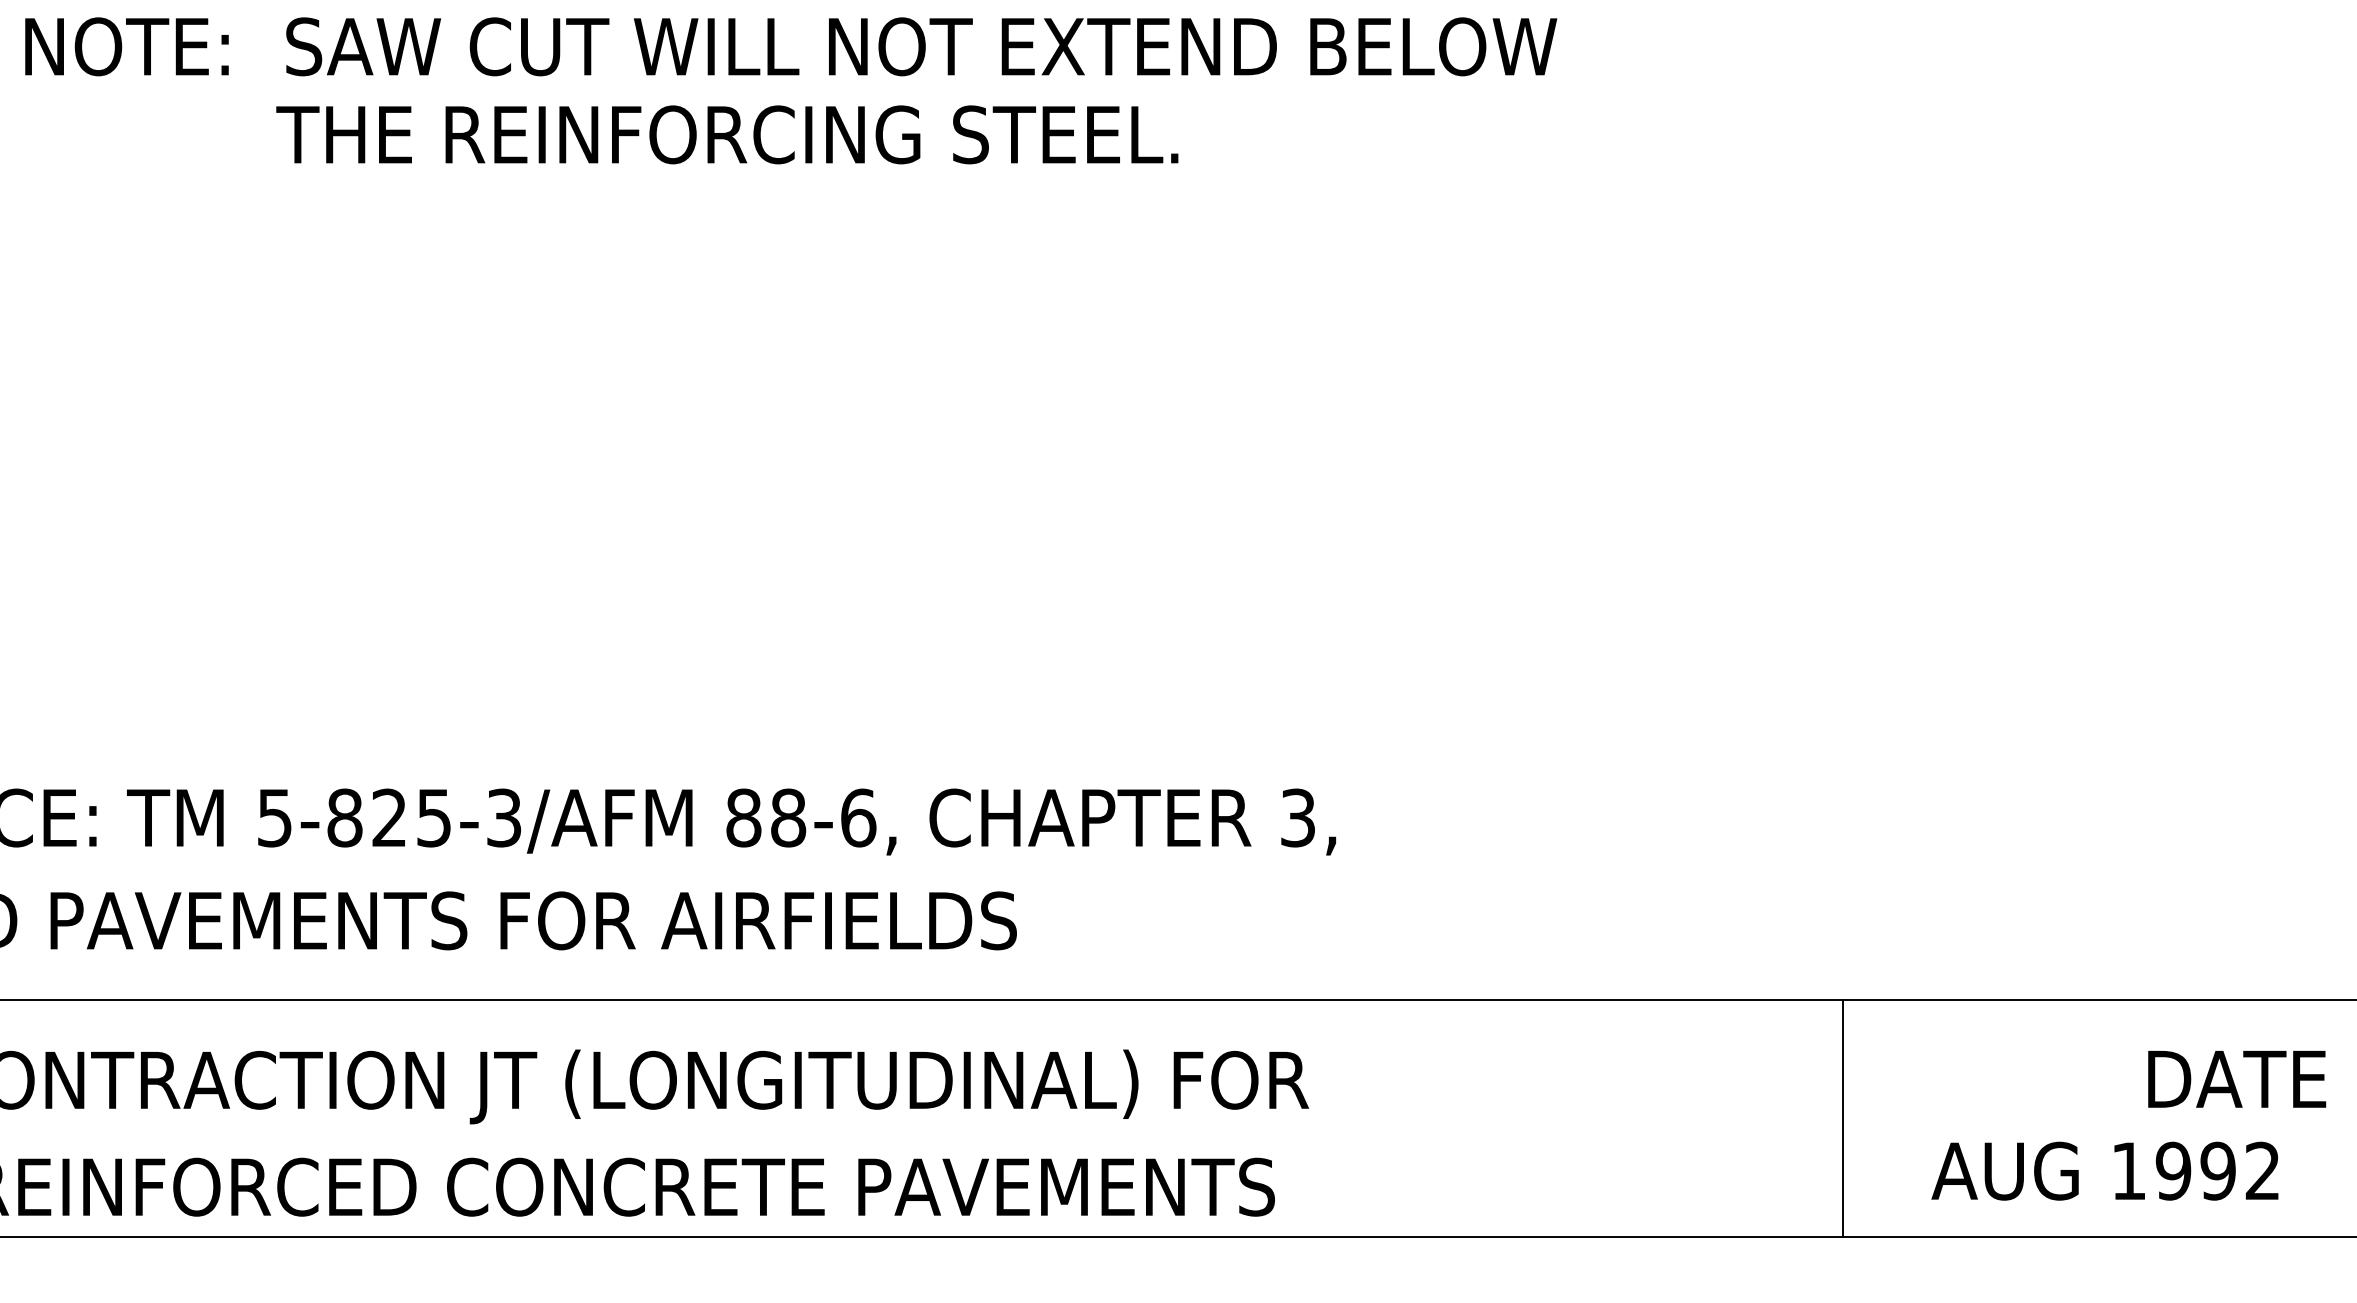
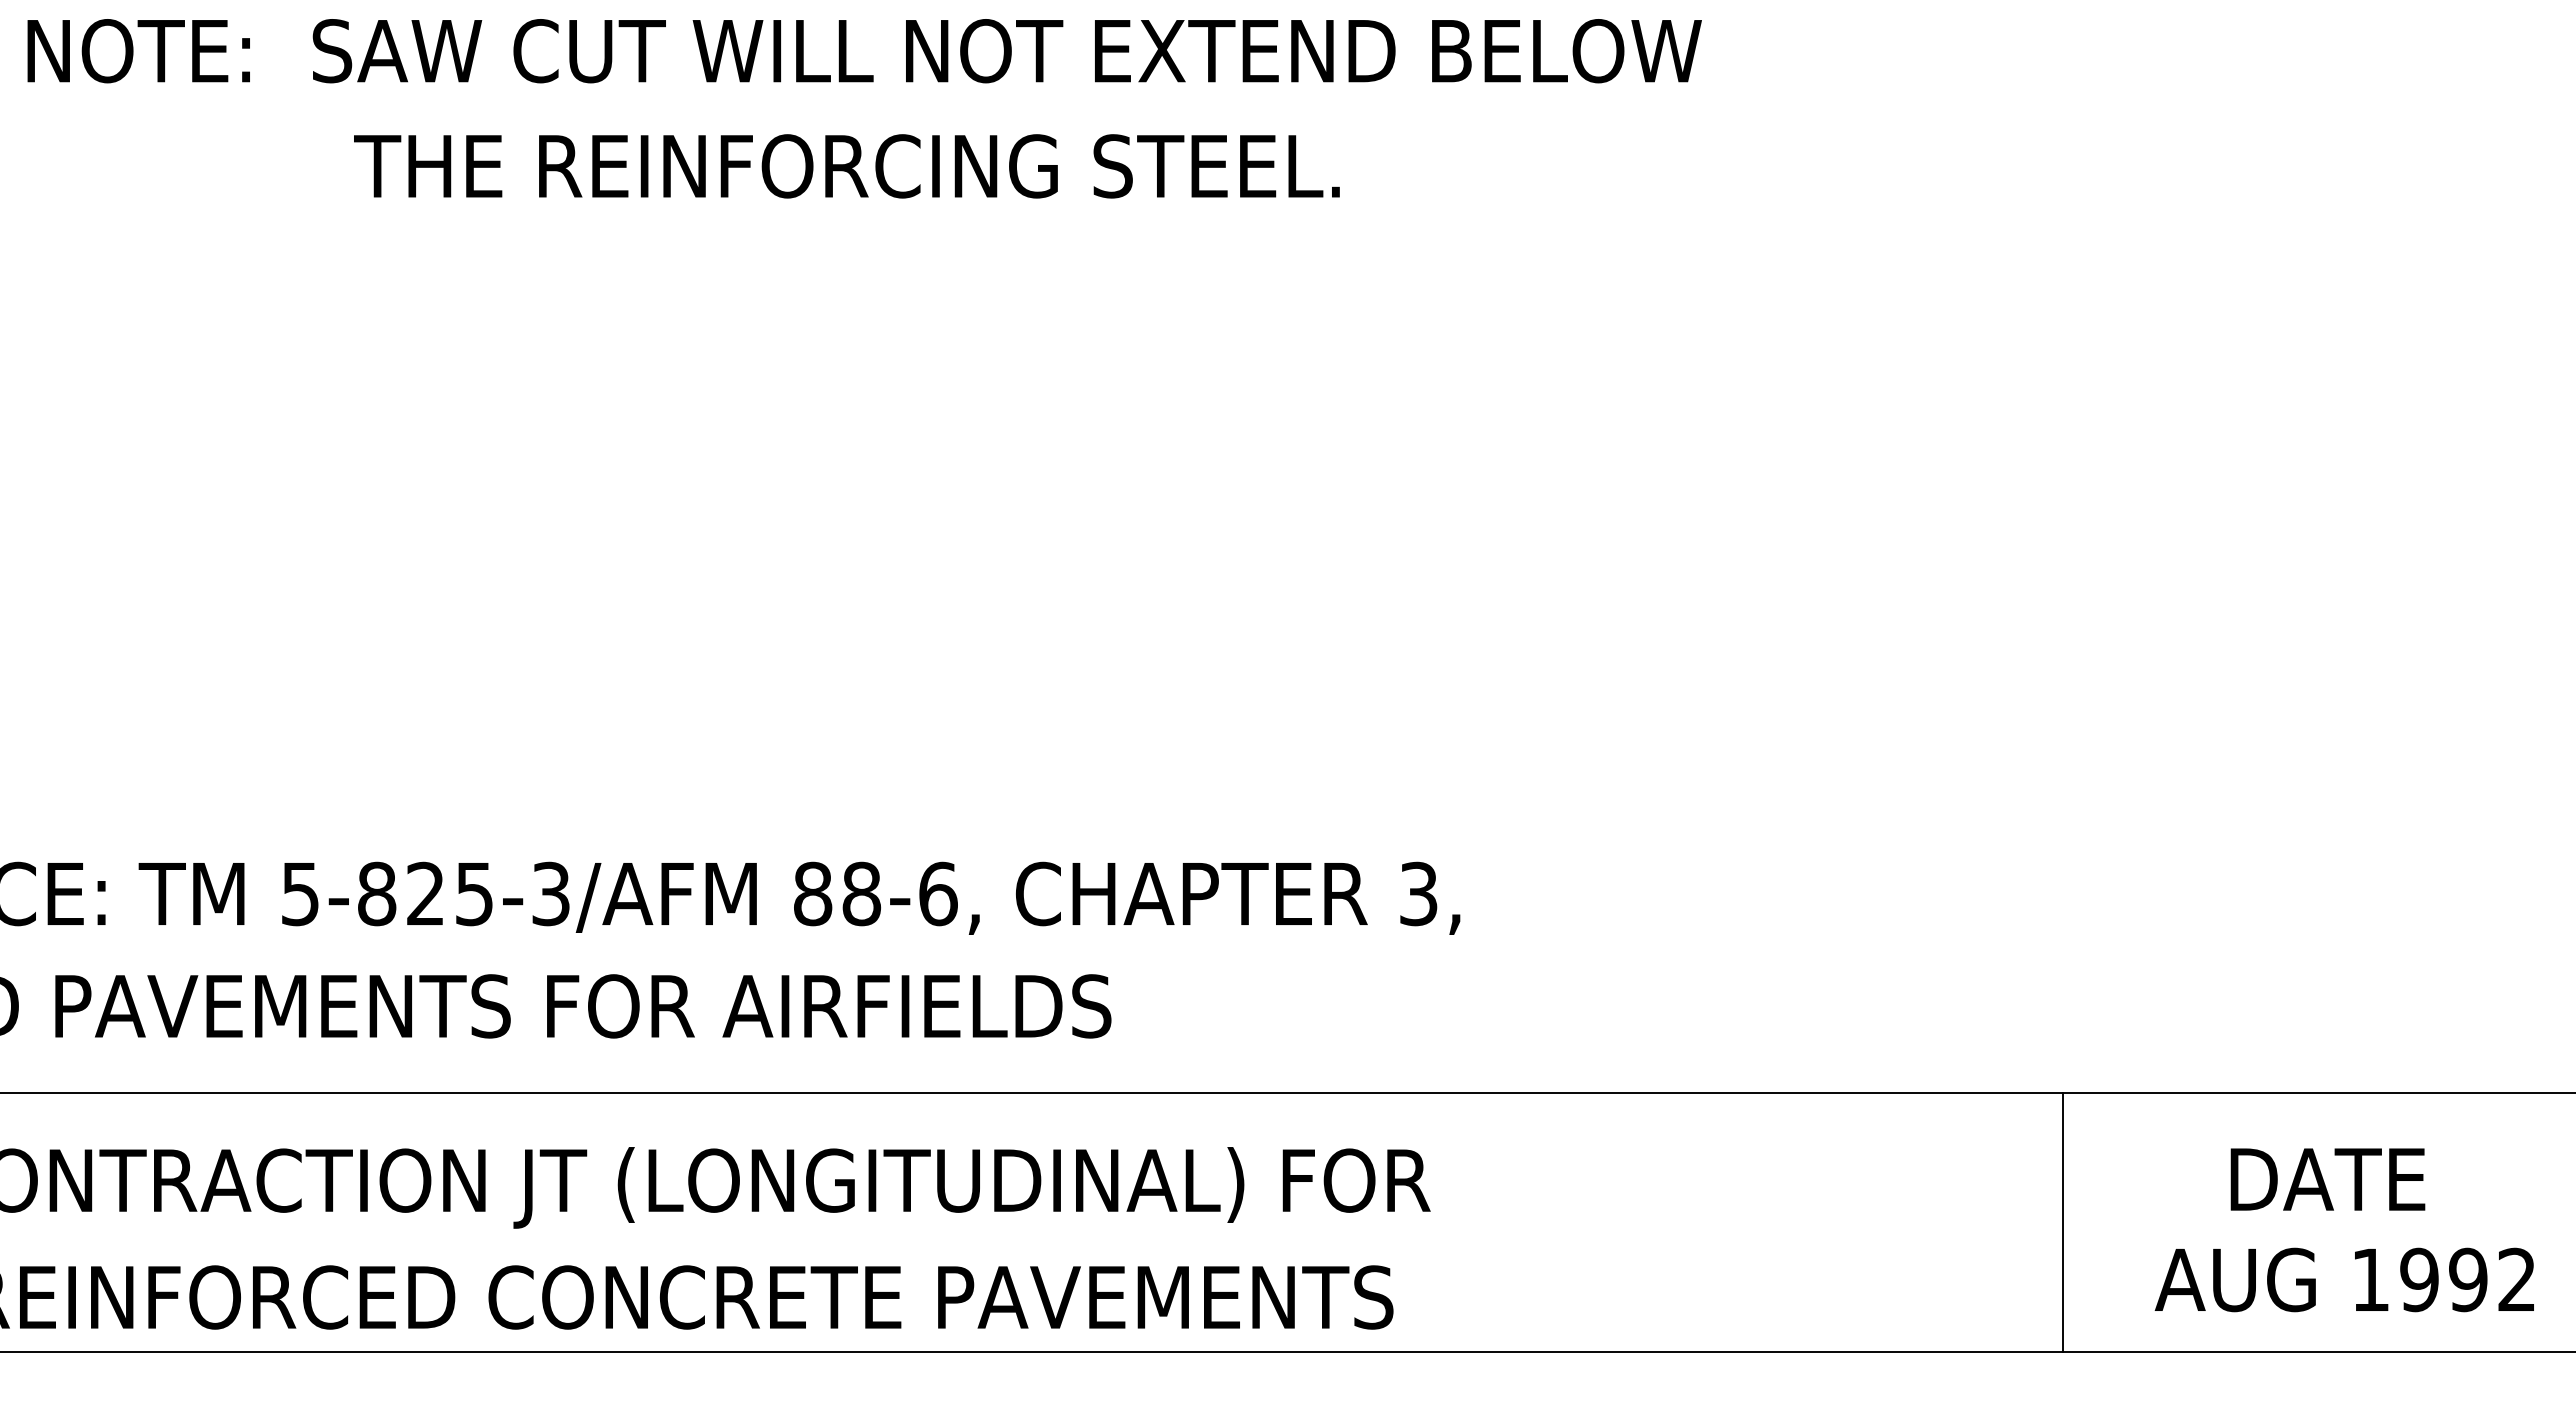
text: (726, 134) -> (846, 166), moved
text: (2236, 1079) -> (2327, 1179), moved
line: (1842, 1118) -> (2062, 1222), moved
text: (2104, 1170) -> (2343, 1279), moved

